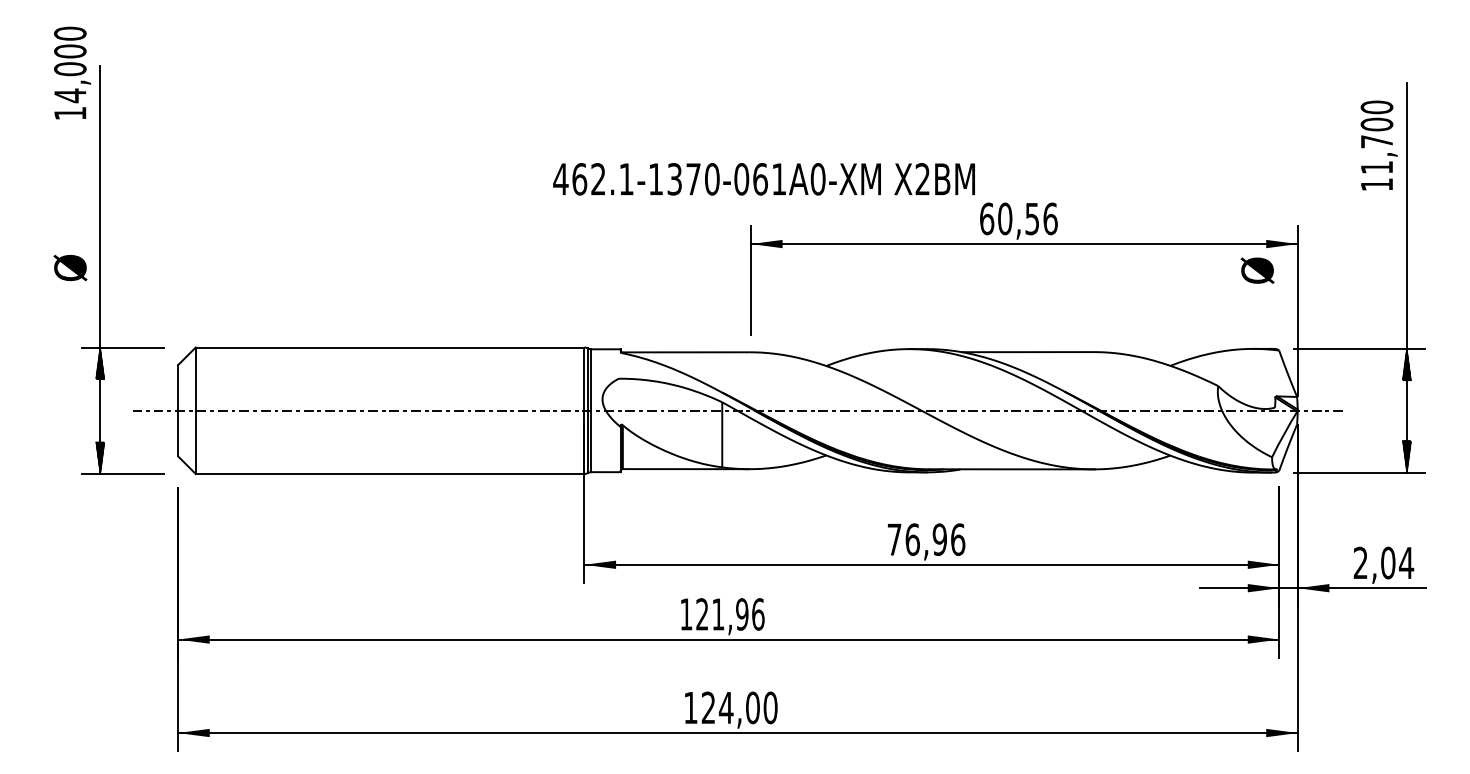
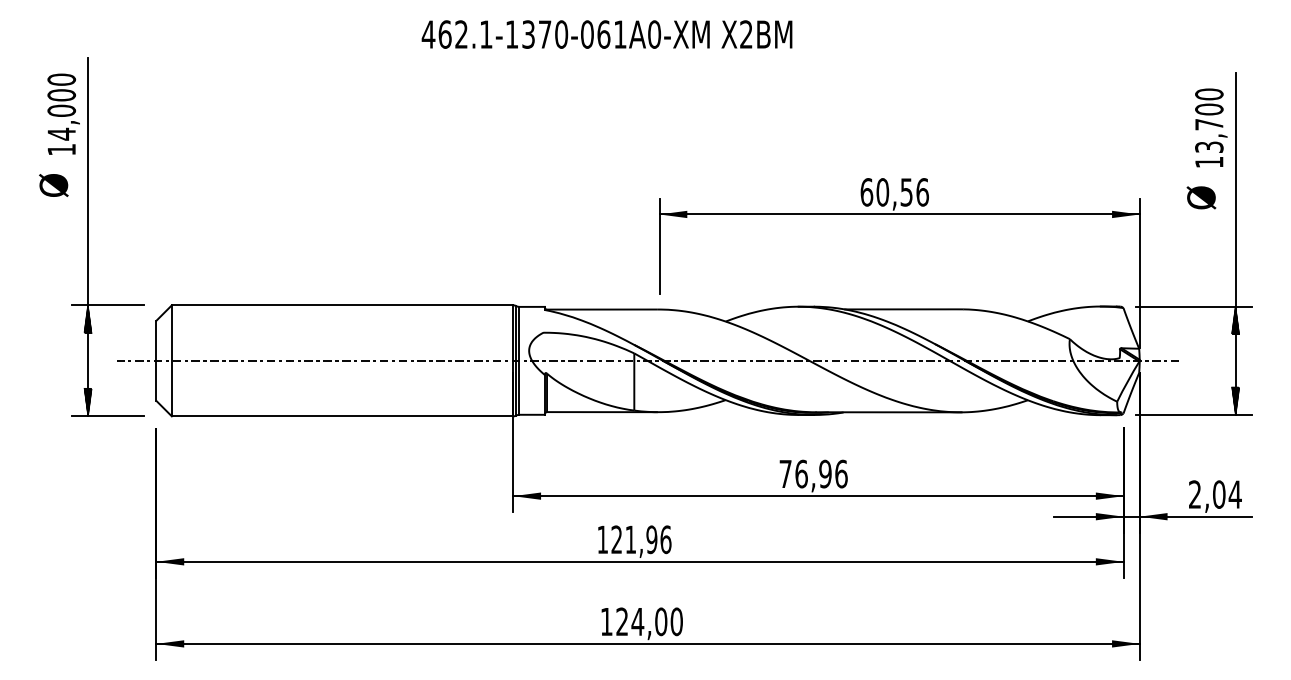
text: (72, 72) -> (63, 113), moved
text: (1377, 166) -> (1209, 146), 11,700 -> 13,700
text: (763, 179) -> (606, 34), moved
text: (70, 268) -> (53, 185), moved
text: (1257, 270) -> (1201, 197), moved

